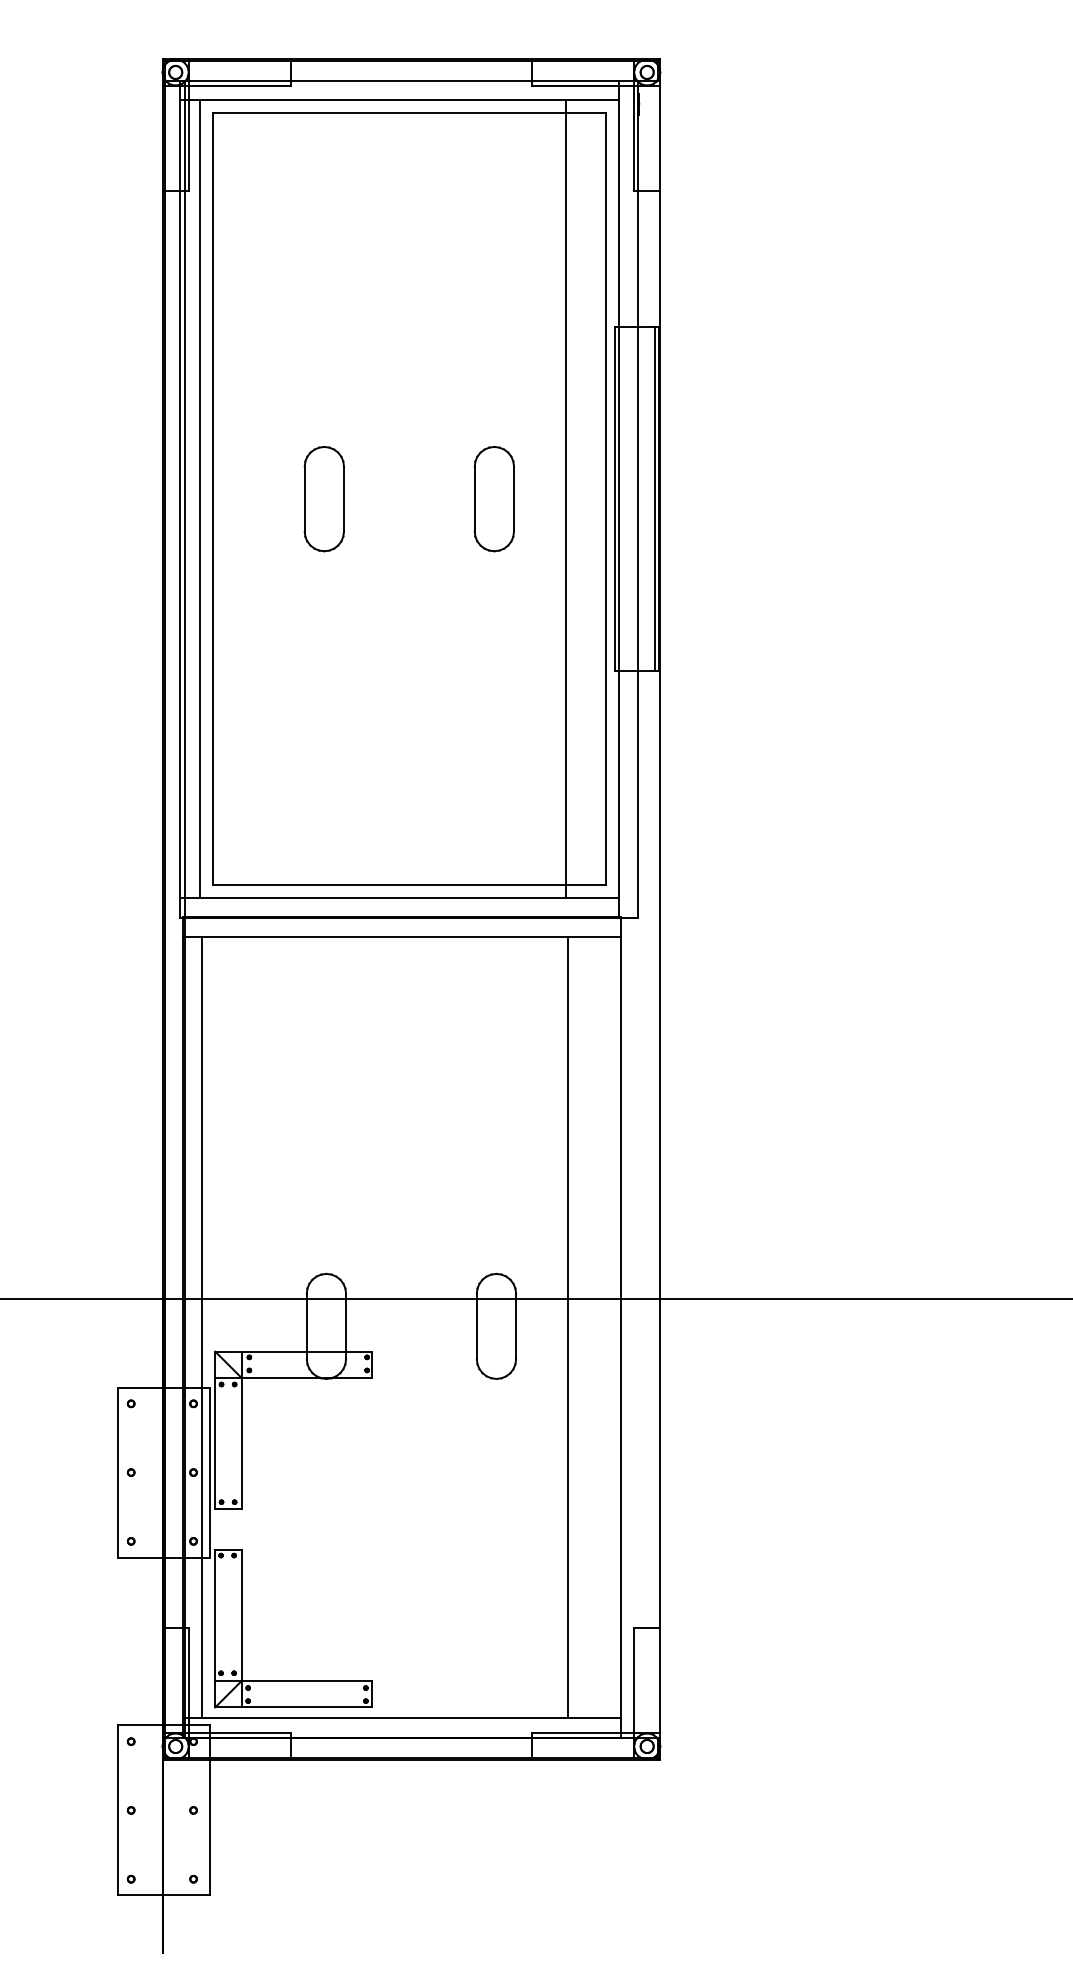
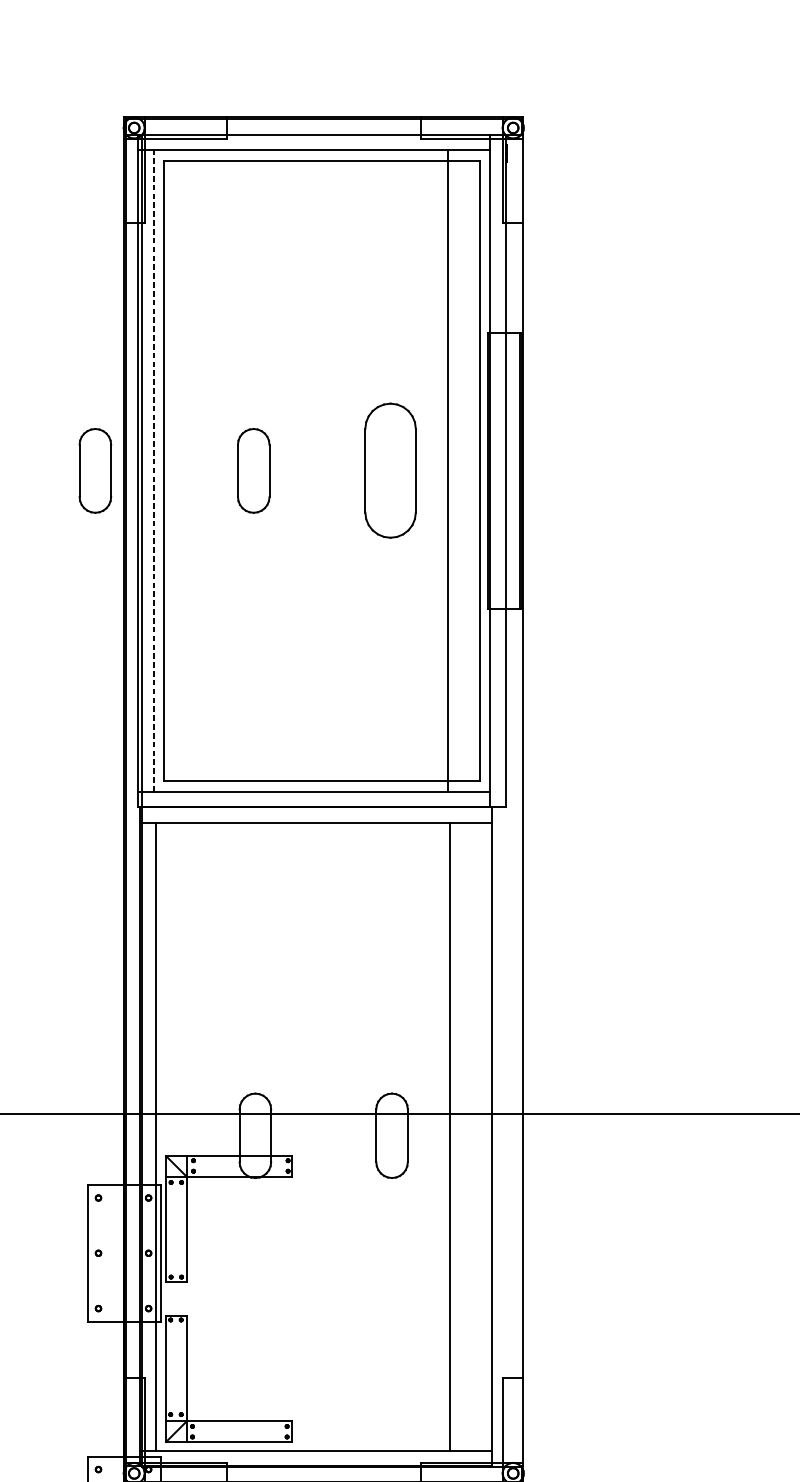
part: (126, 499) -> (94, 471), added
line: (200, 499) -> (154, 471), solid -> dashed
part: (493, 499) -> (389, 471), size x1.6

